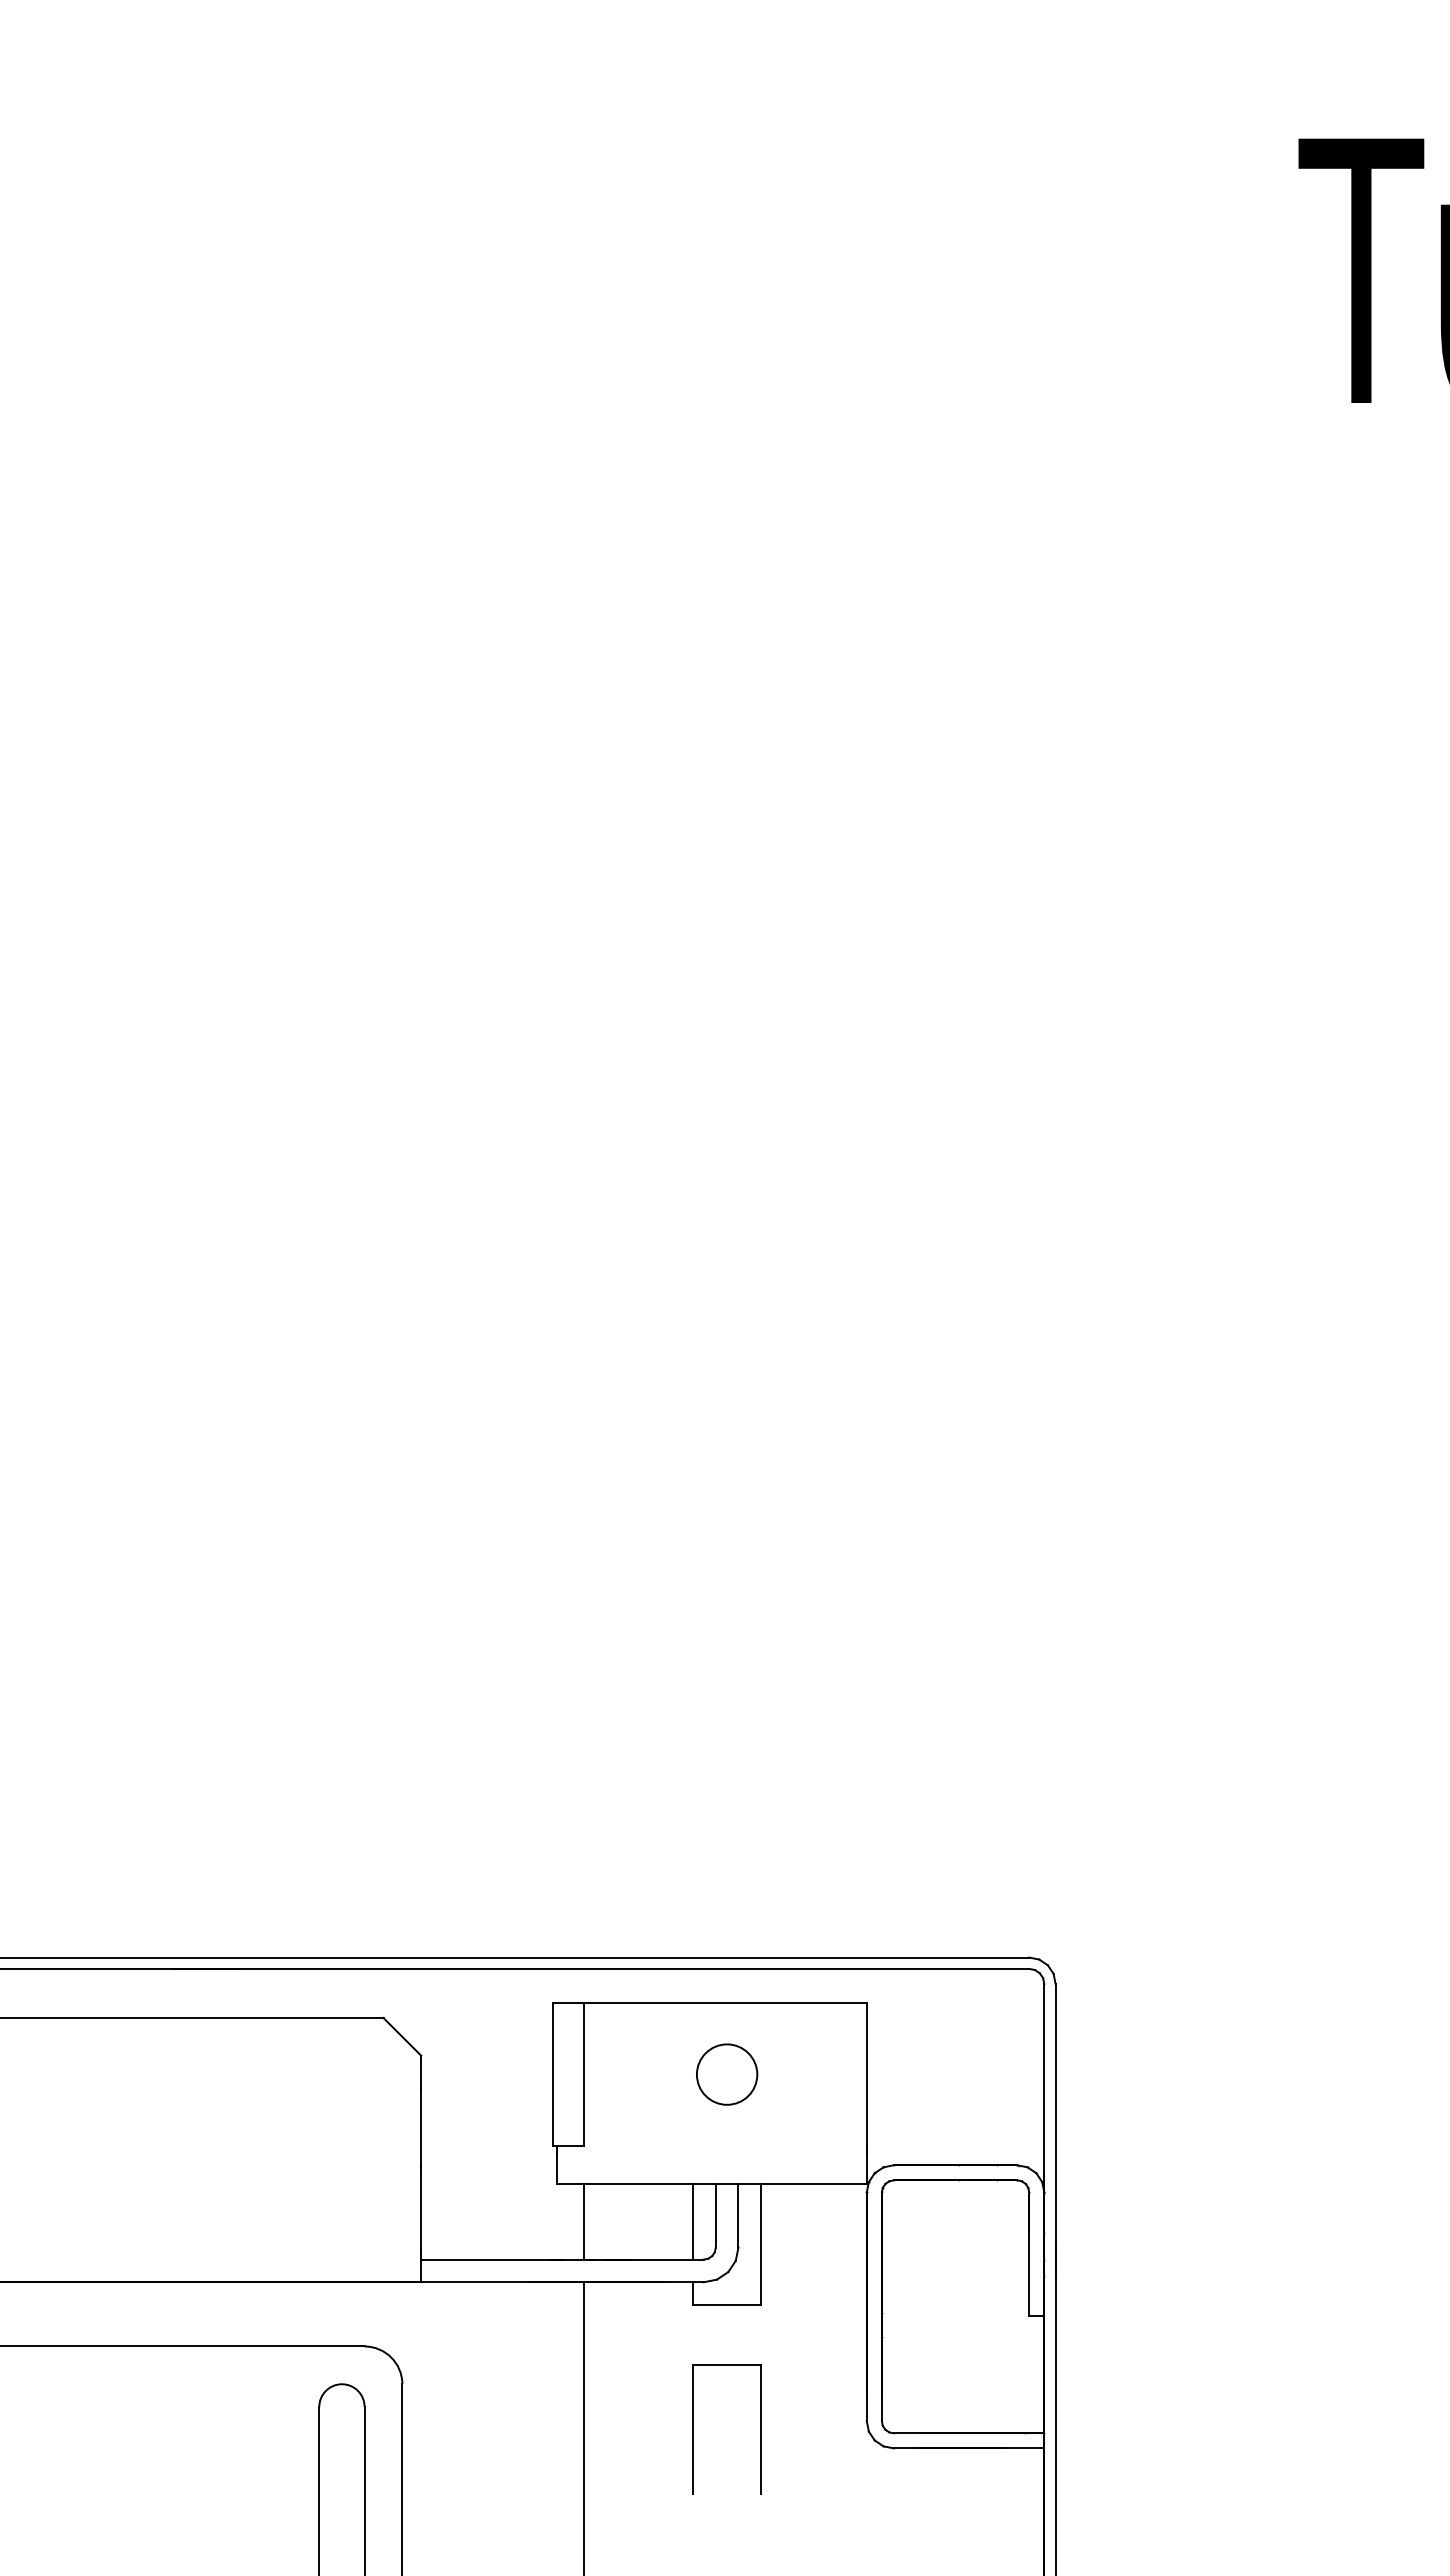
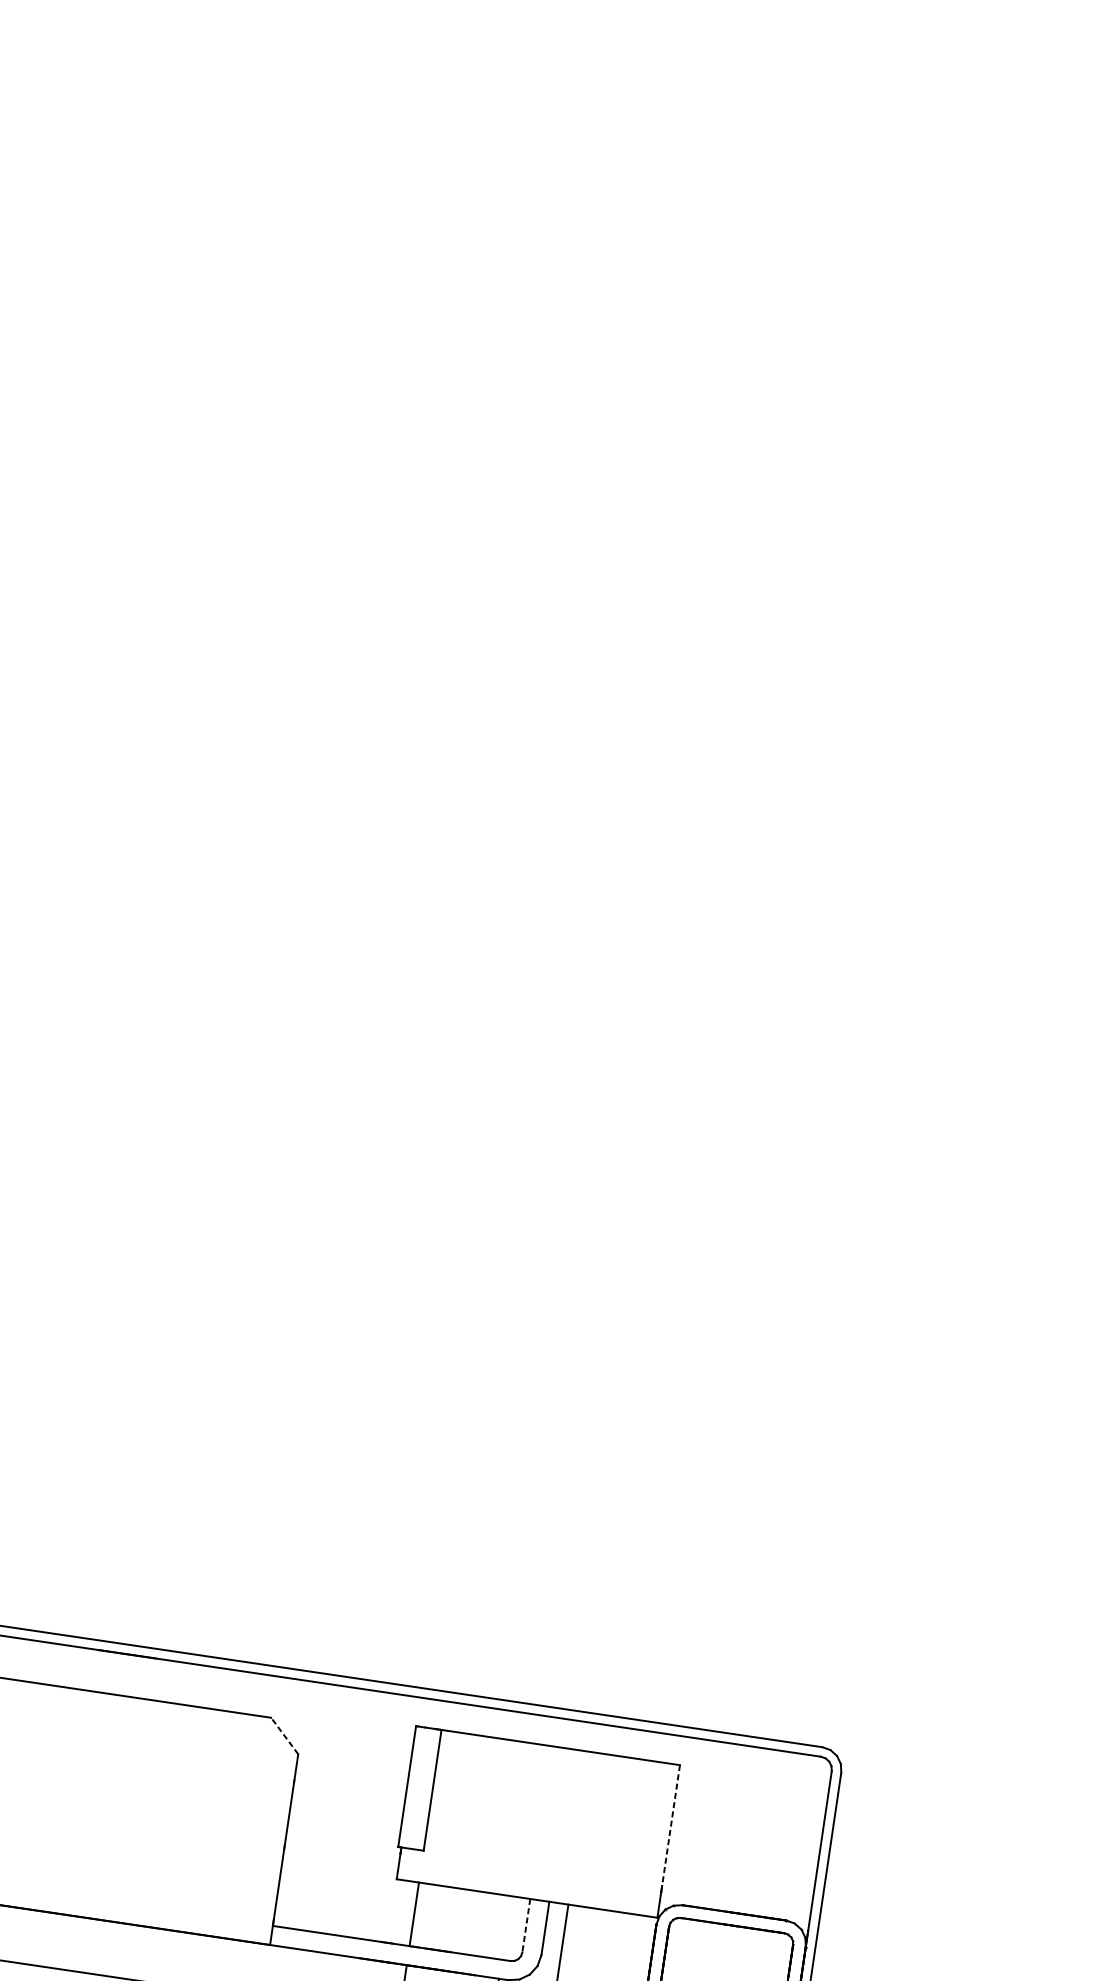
line: (402, 2036) -> (284, 1735), solid -> dashed
circle: (727, 2074) -> (553, 1808), removed
line: (866, 2074) -> (670, 1825), solid -> dashed
line: (715, 2215) -> (526, 1925), solid -> dashed
line: (693, 2221) -> (506, 1927), removed

